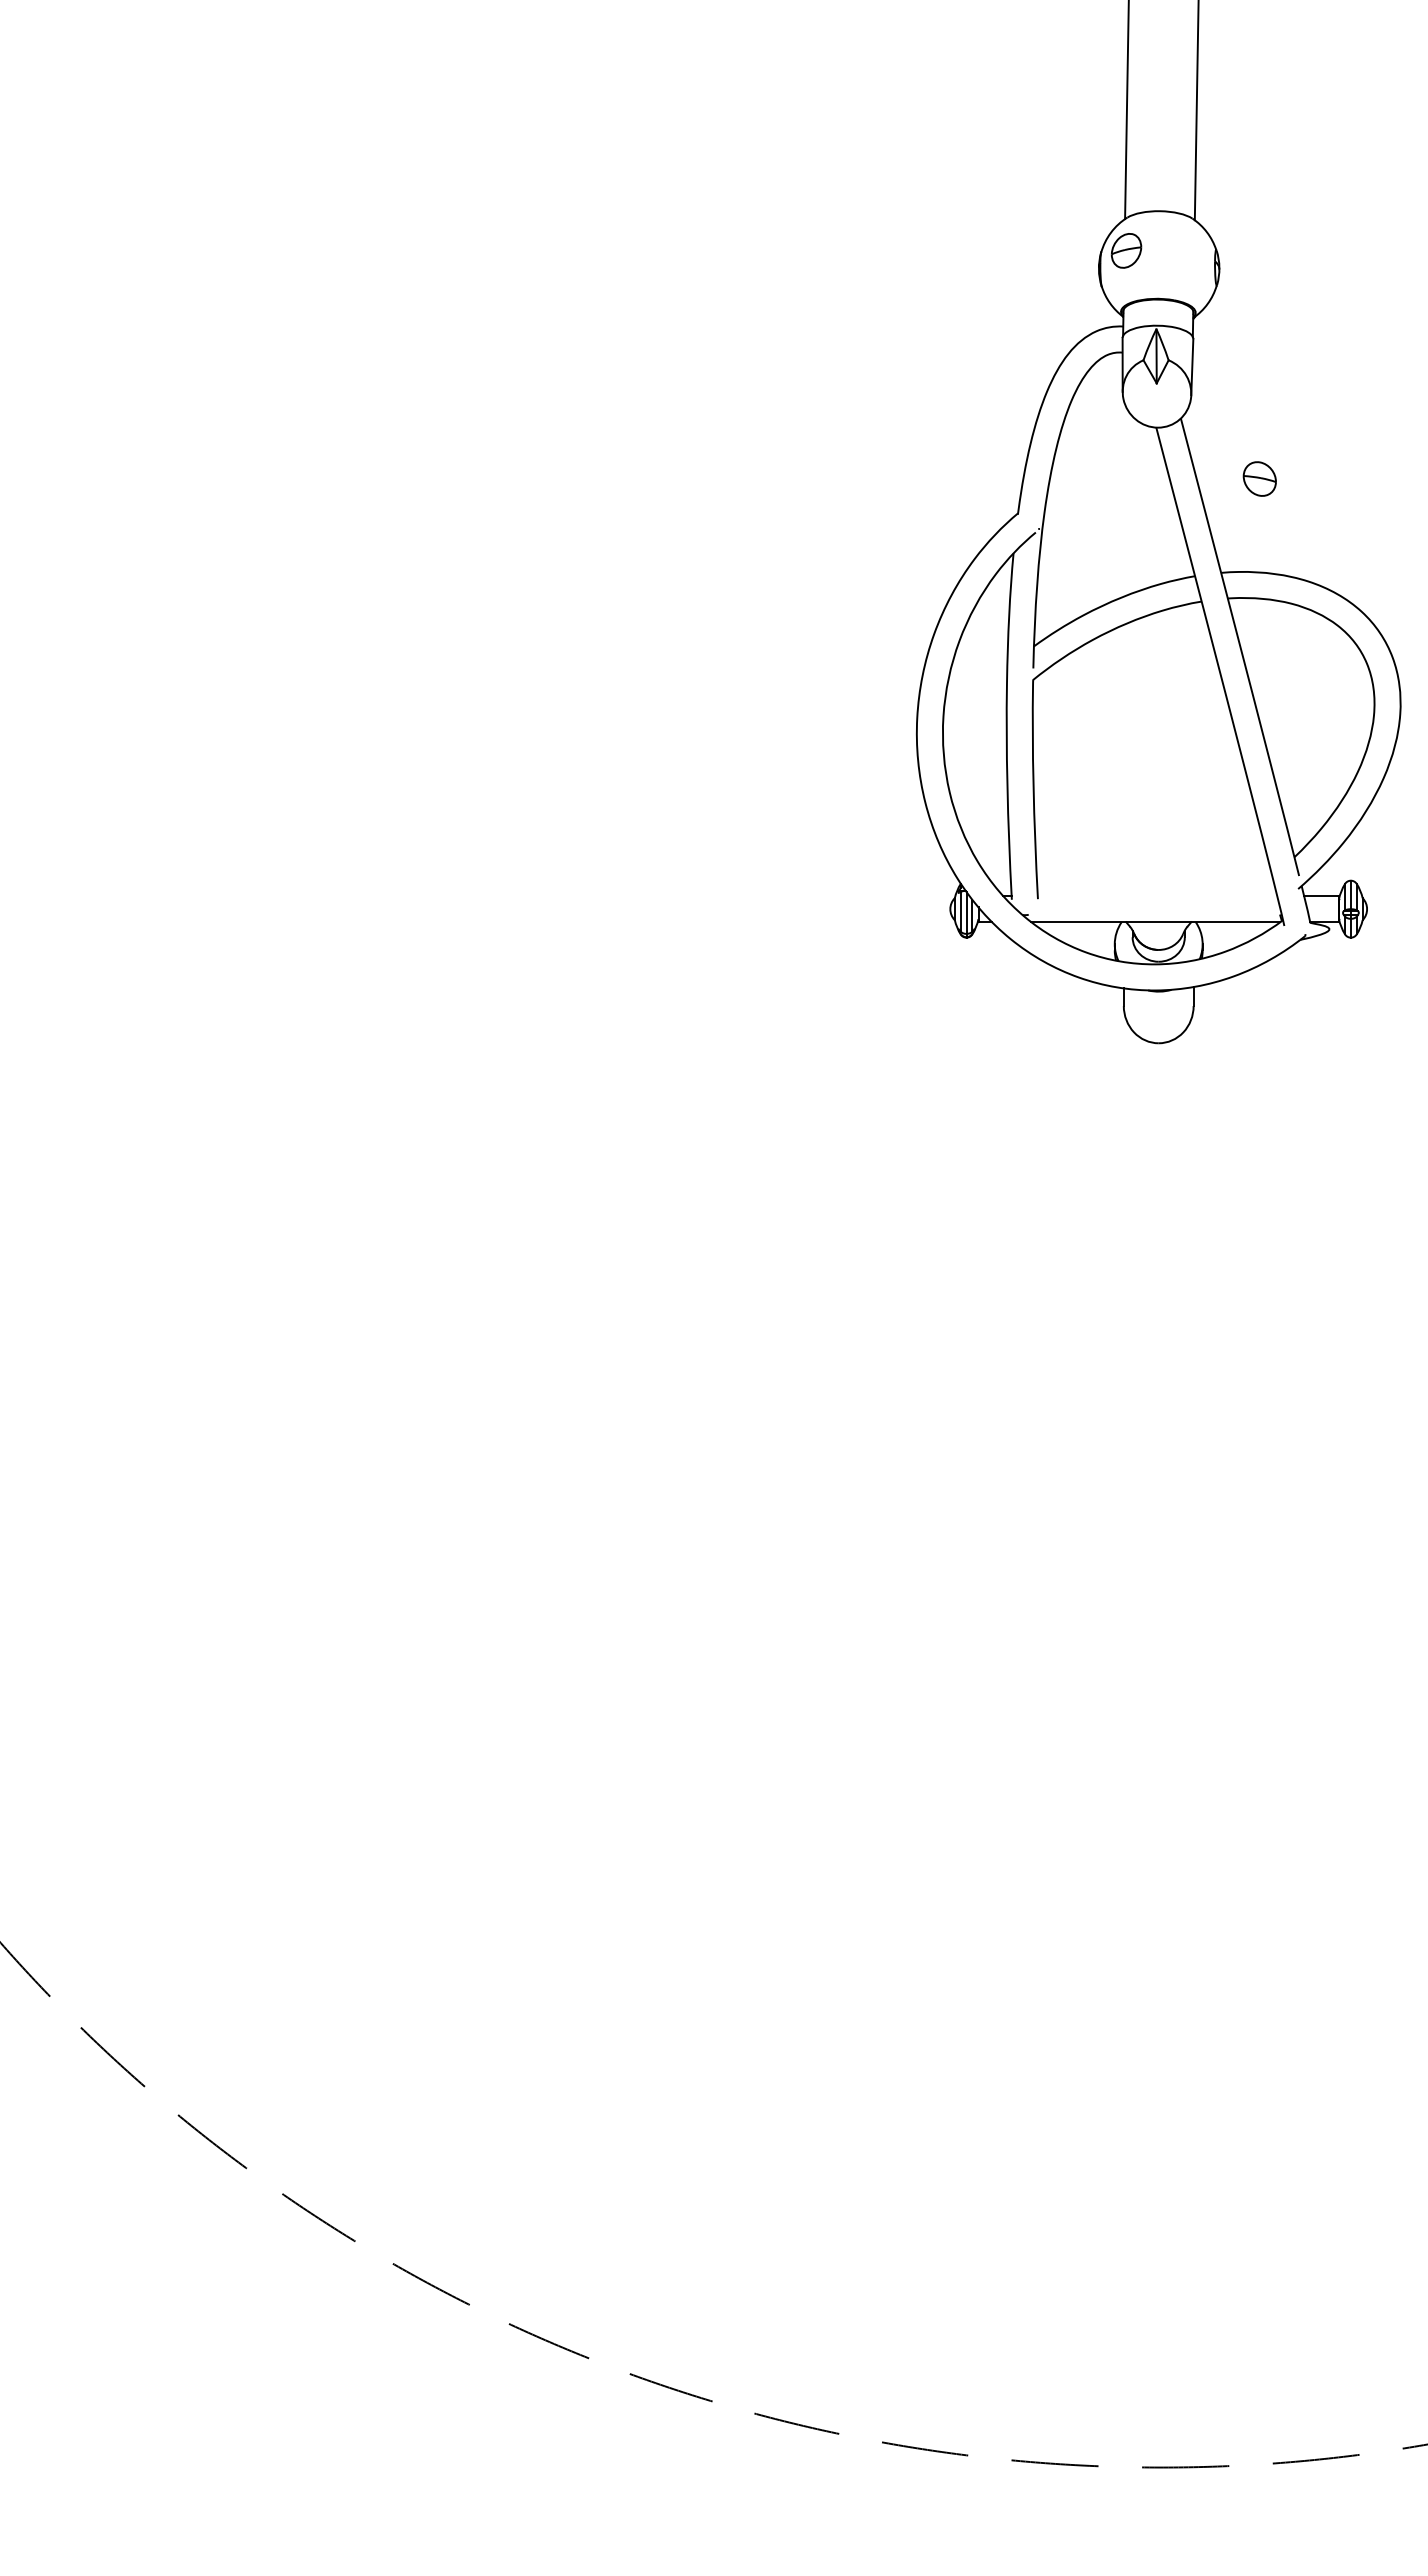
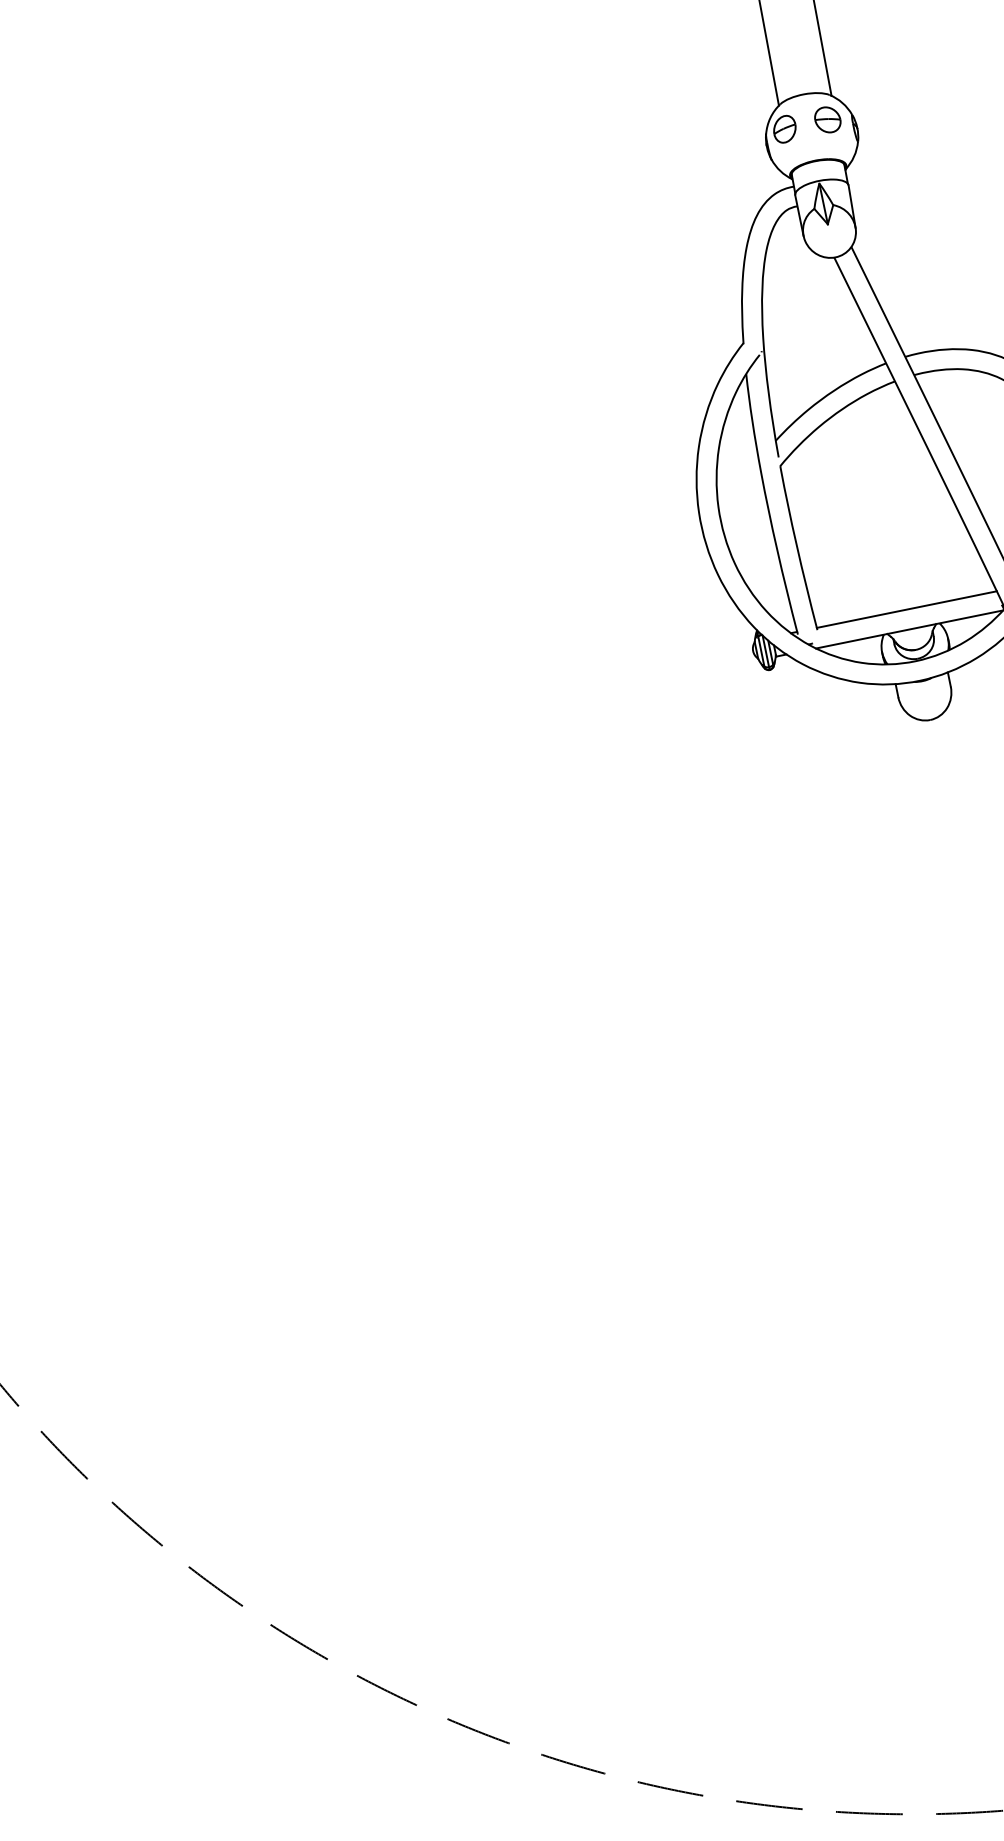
part: (1259, 478) -> (827, 119), moved
line: (1157, 896) -> (906, 609), added

